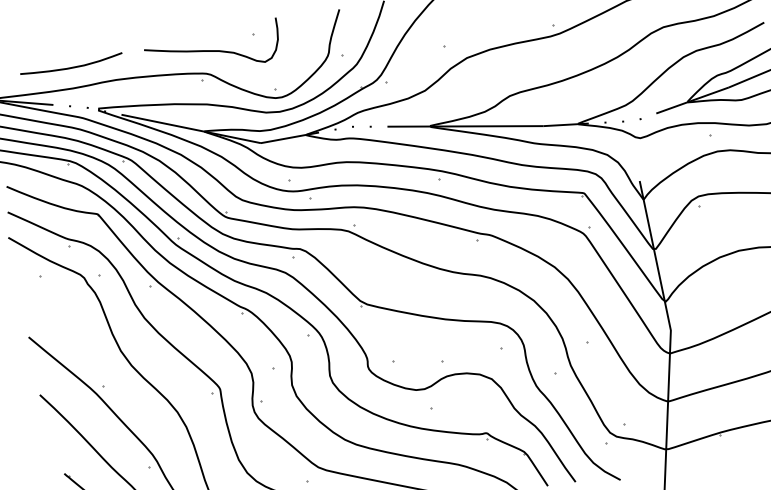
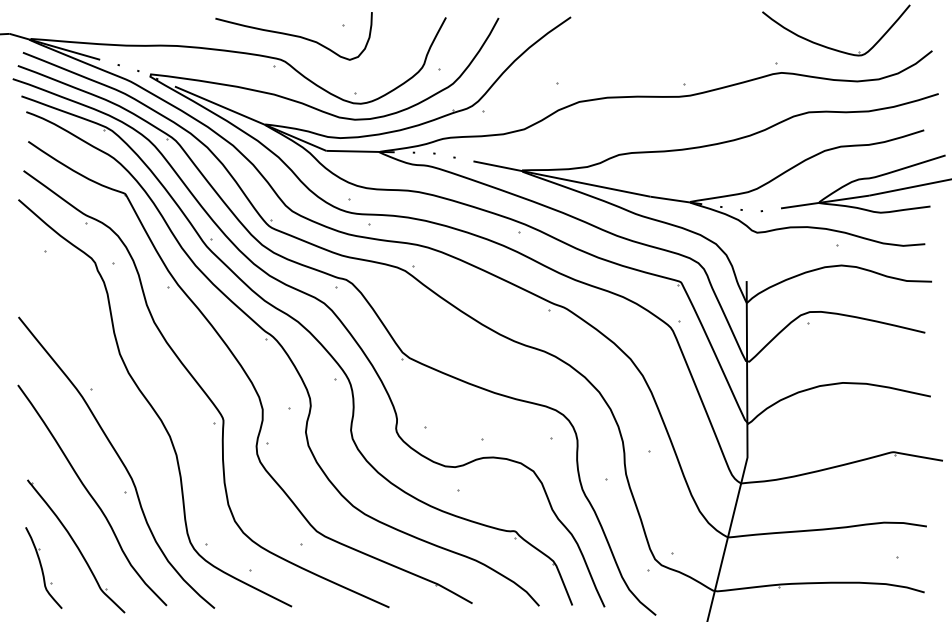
curve: (71, 67) -> (129, 21), removed

